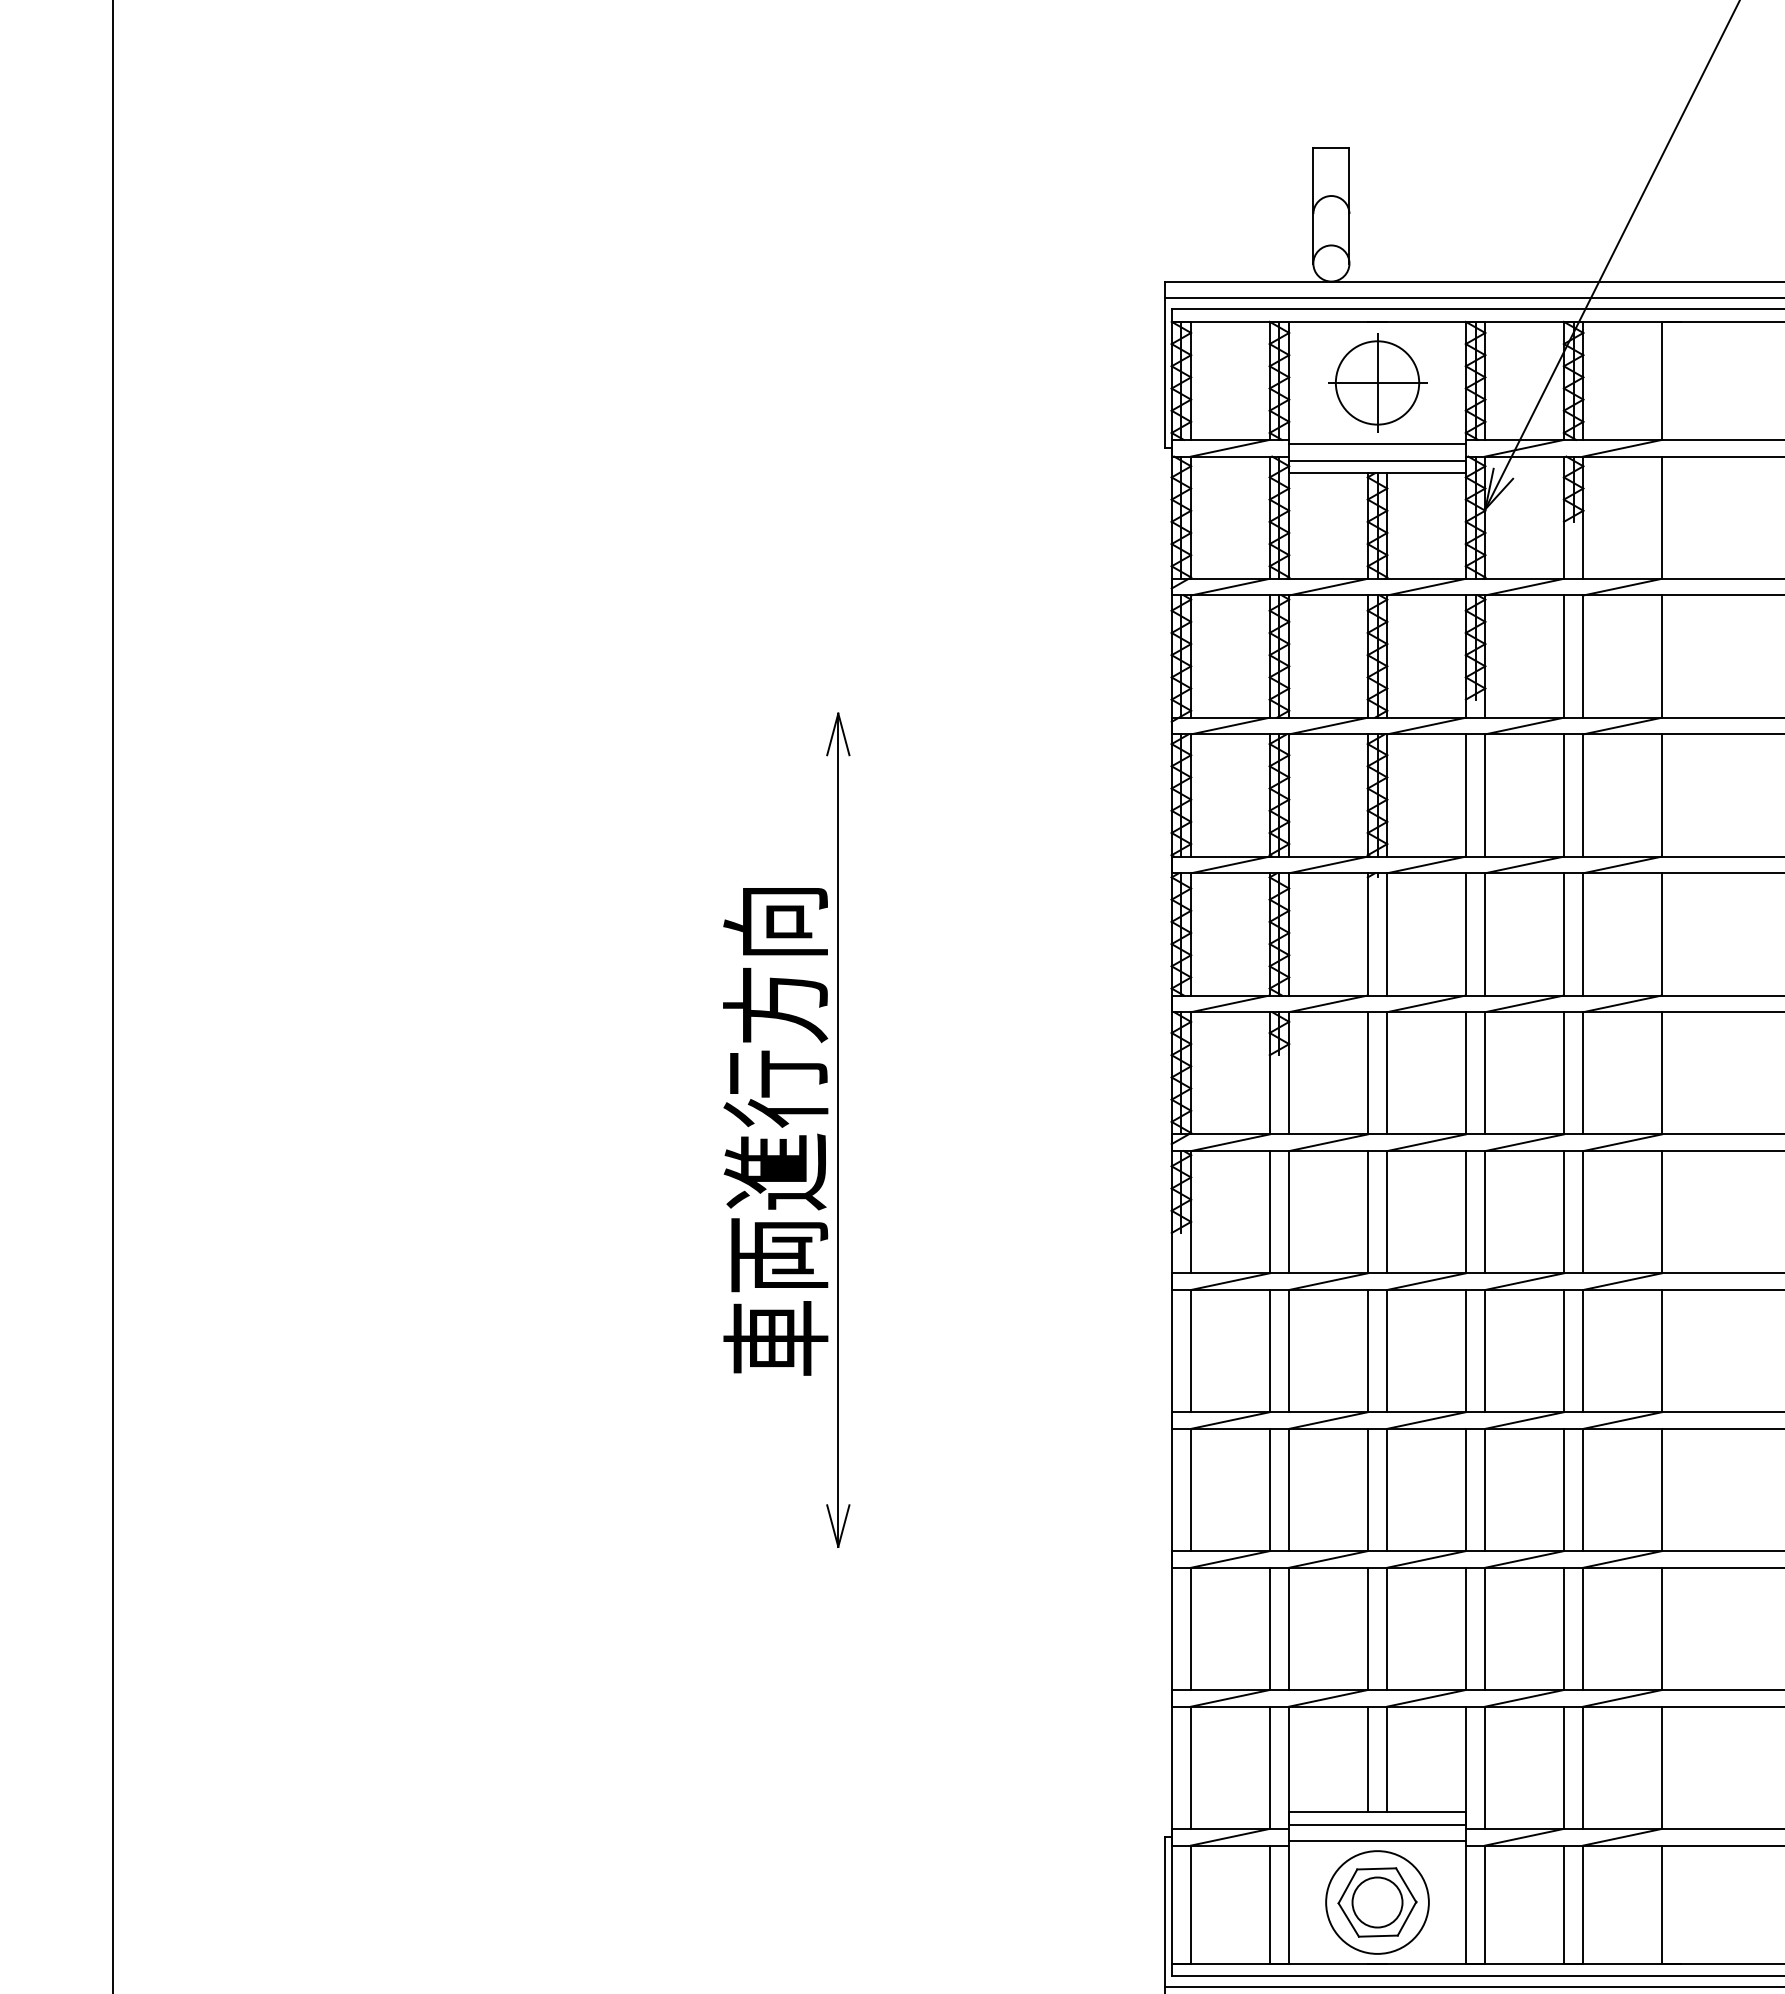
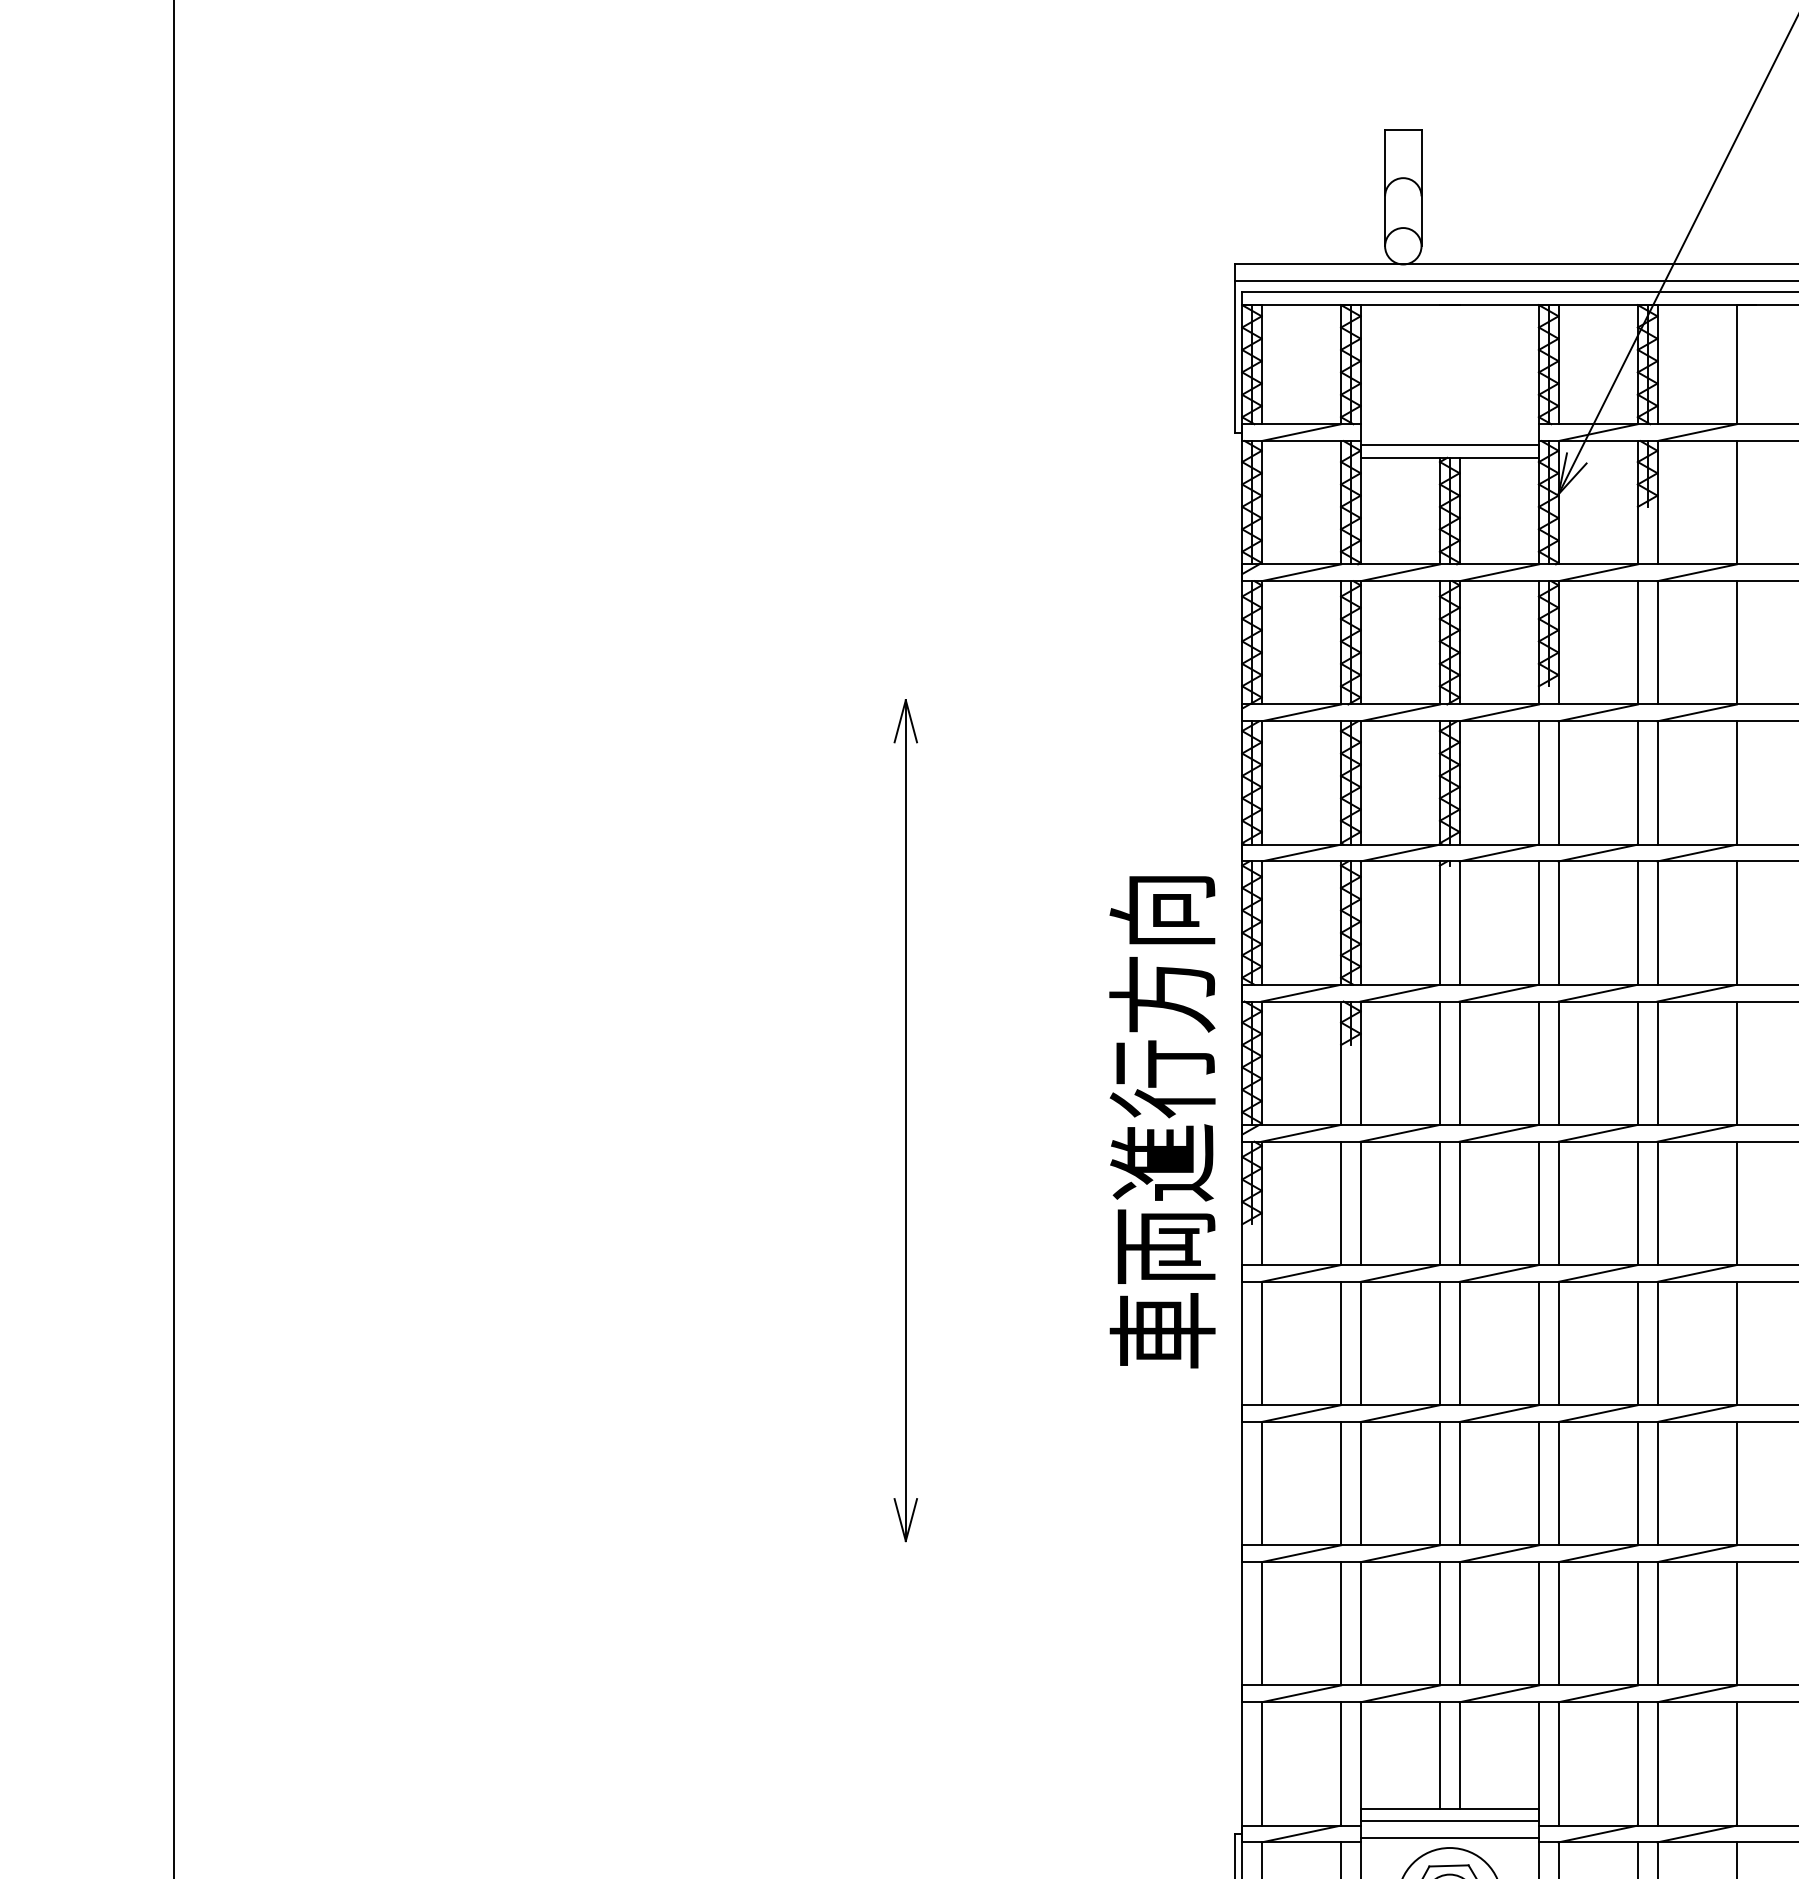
part: (1377, 382) -> (1449, 366), removed
line: (1377, 444) -> (1449, 428), removed
text: (775, 1131) -> (1162, 1121), moved

